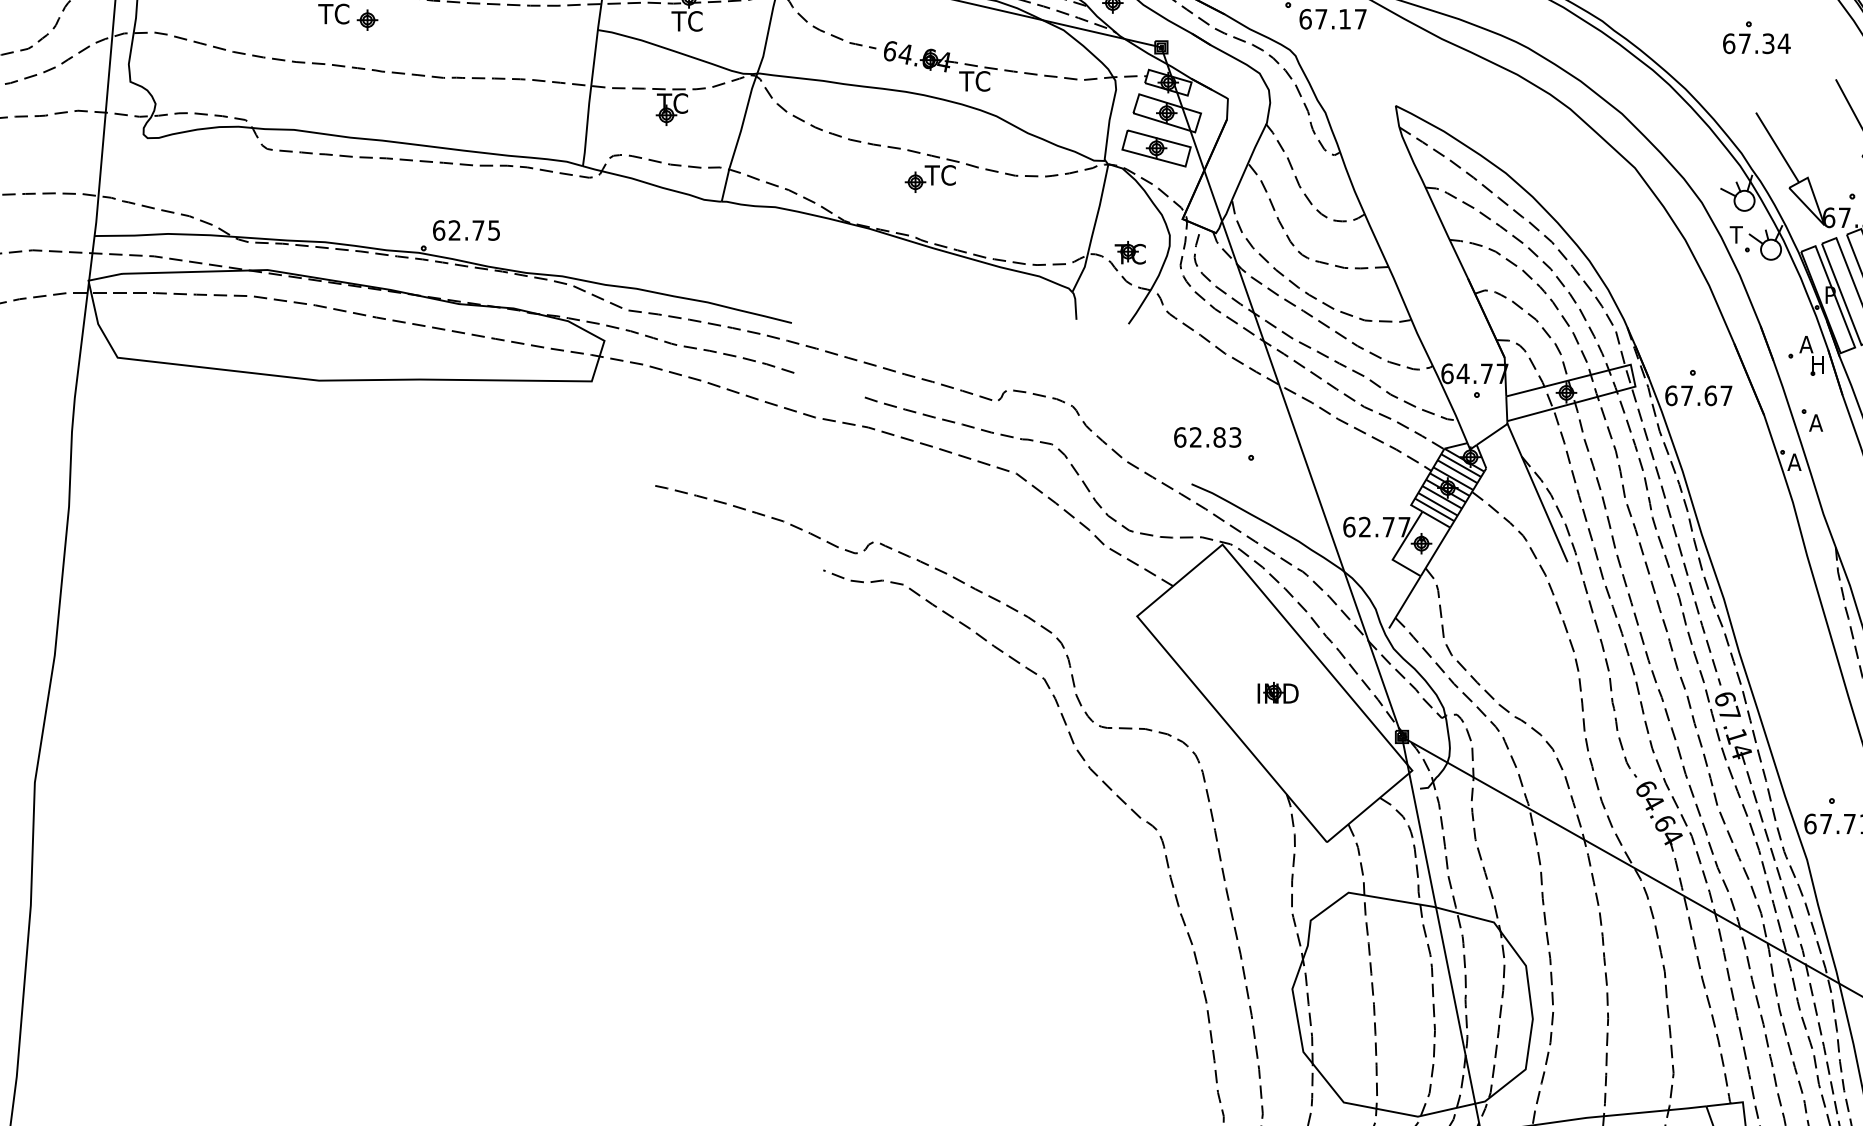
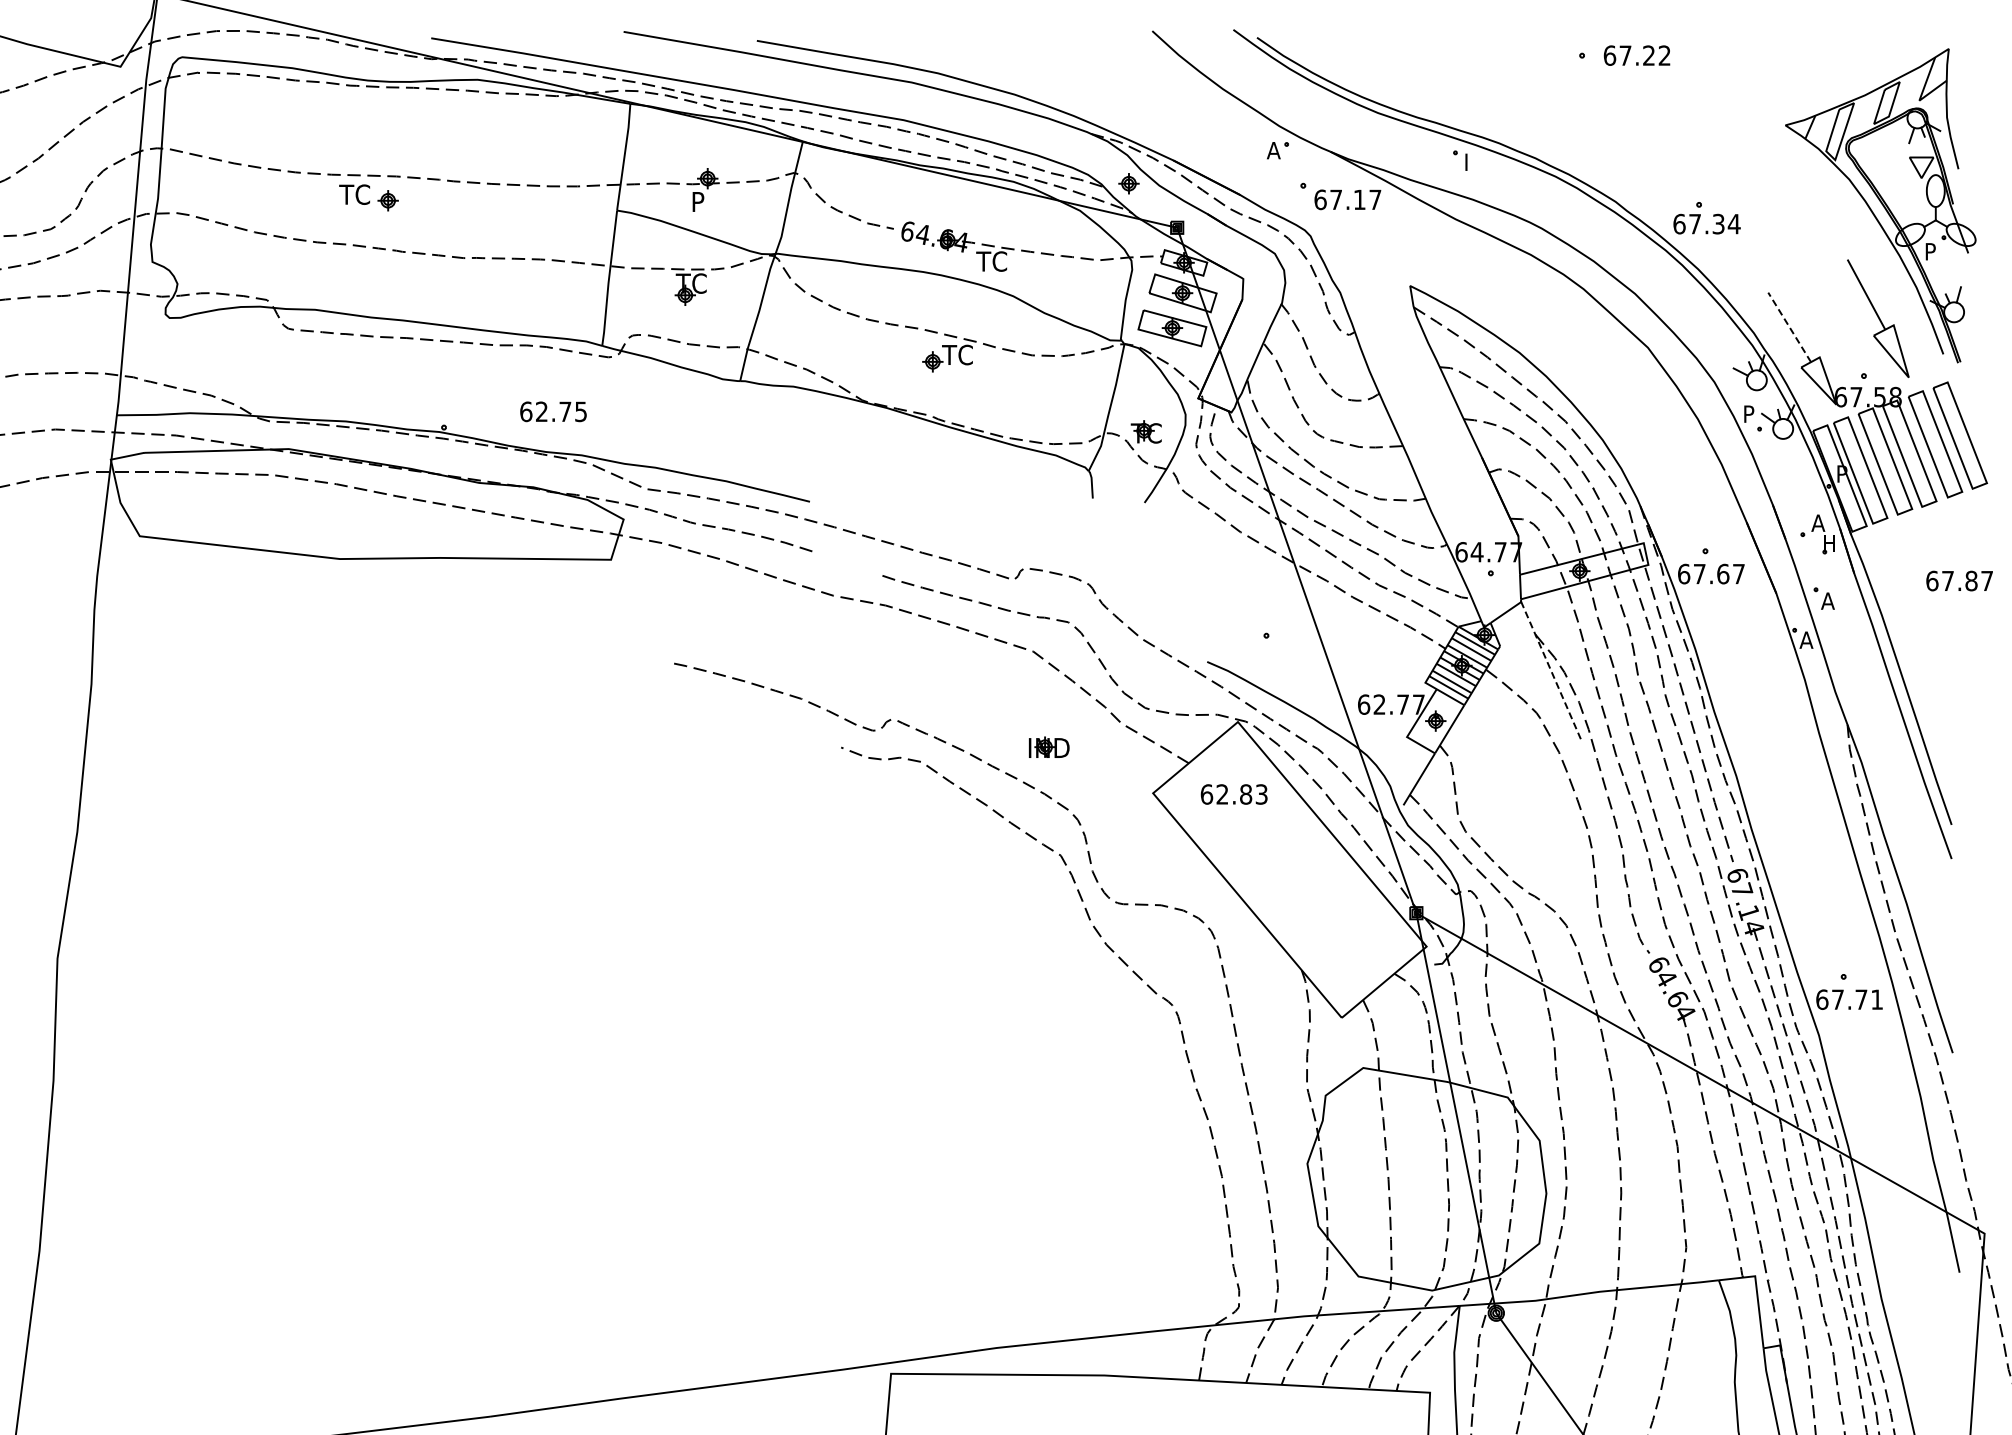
text: (686, 20) -> (705, 201), TC -> P
part: (1750, 37) -> (1700, 217), moved
line: (1777, 147) -> (1789, 327), solid -> dashed
text: (466, 230) -> (553, 411), moved
text: (1736, 234) -> (1748, 413), T -> P
text: (1206, 437) -> (1233, 794), moved
line: (1537, 492) -> (1551, 670), solid -> dashed
part: (1278, 692) -> (1049, 746), moved

